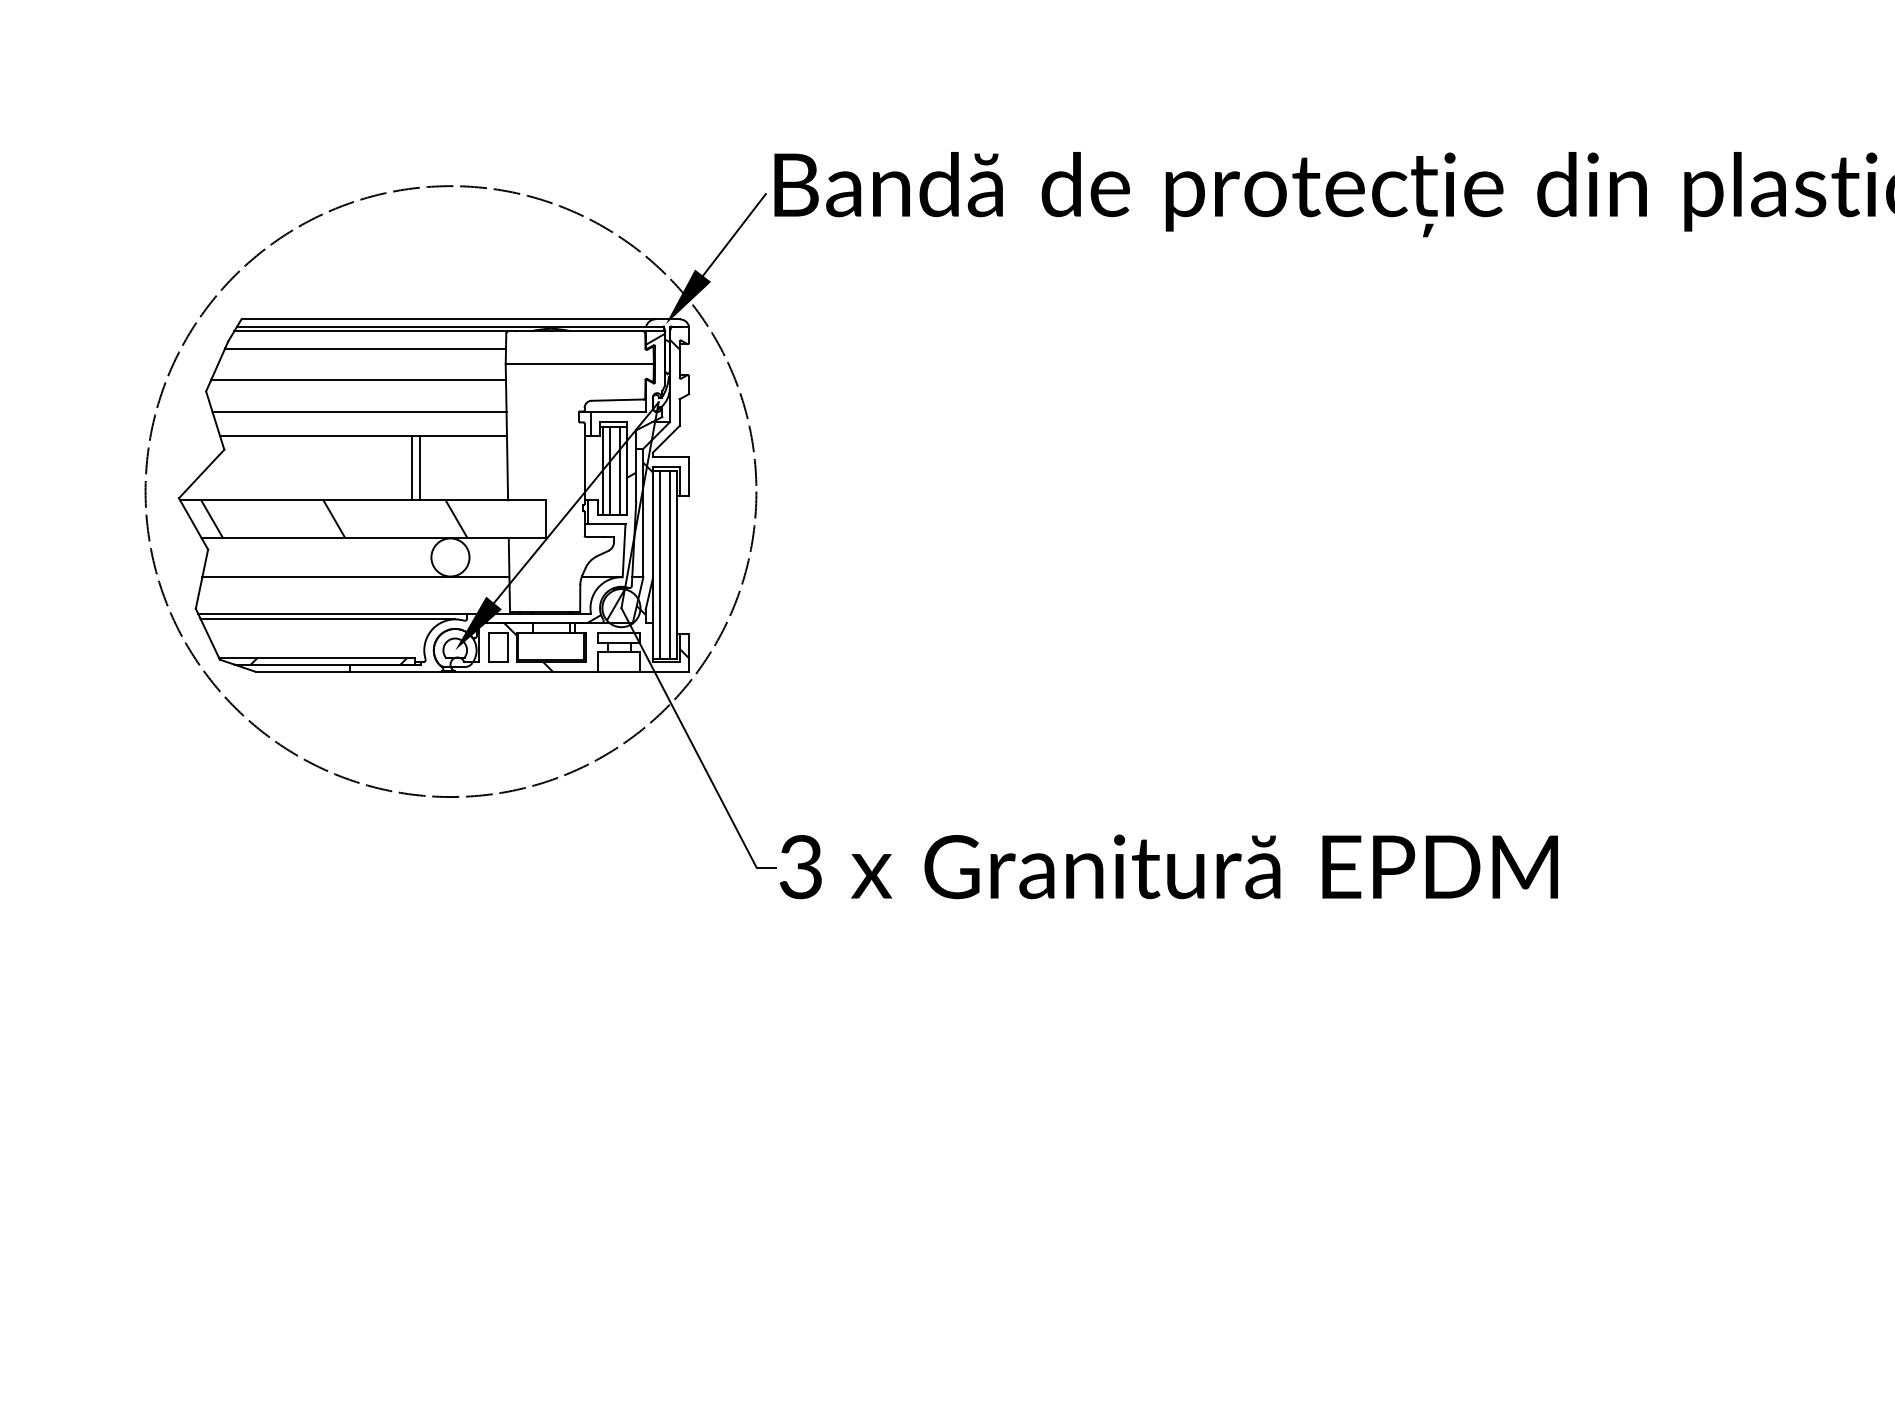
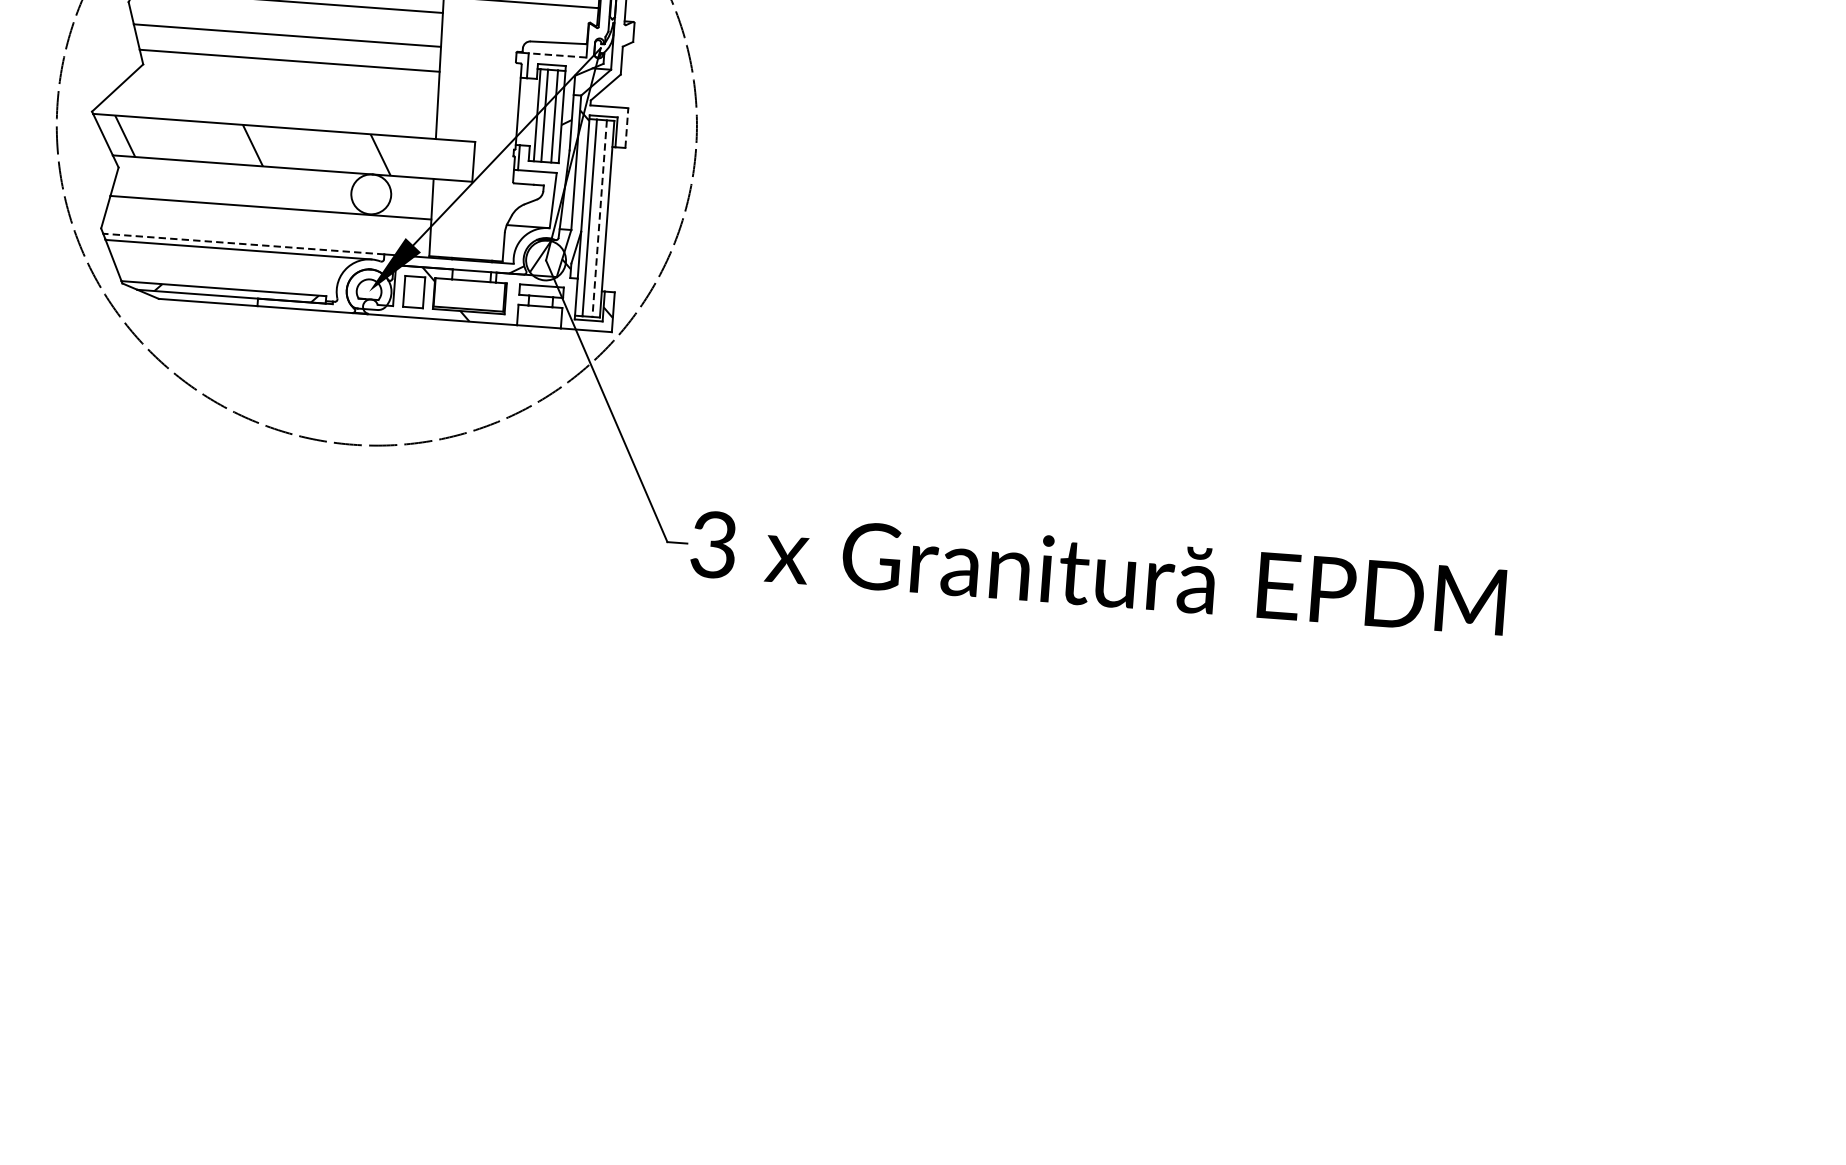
line: (618, 412) -> (557, 55), solid -> dashed
line: (412, 468) -> (338, 98), removed
line: (419, 468) -> (345, 99), removed
line: (689, 476) -> (627, 128), solid -> dashed
line: (669, 565) -> (599, 219), solid -> dashed
line: (332, 613) -> (243, 243), solid -> dashed

